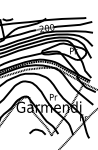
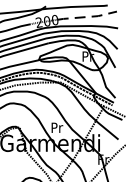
line: (73, 25) -> (88, 17), solid -> dashed

